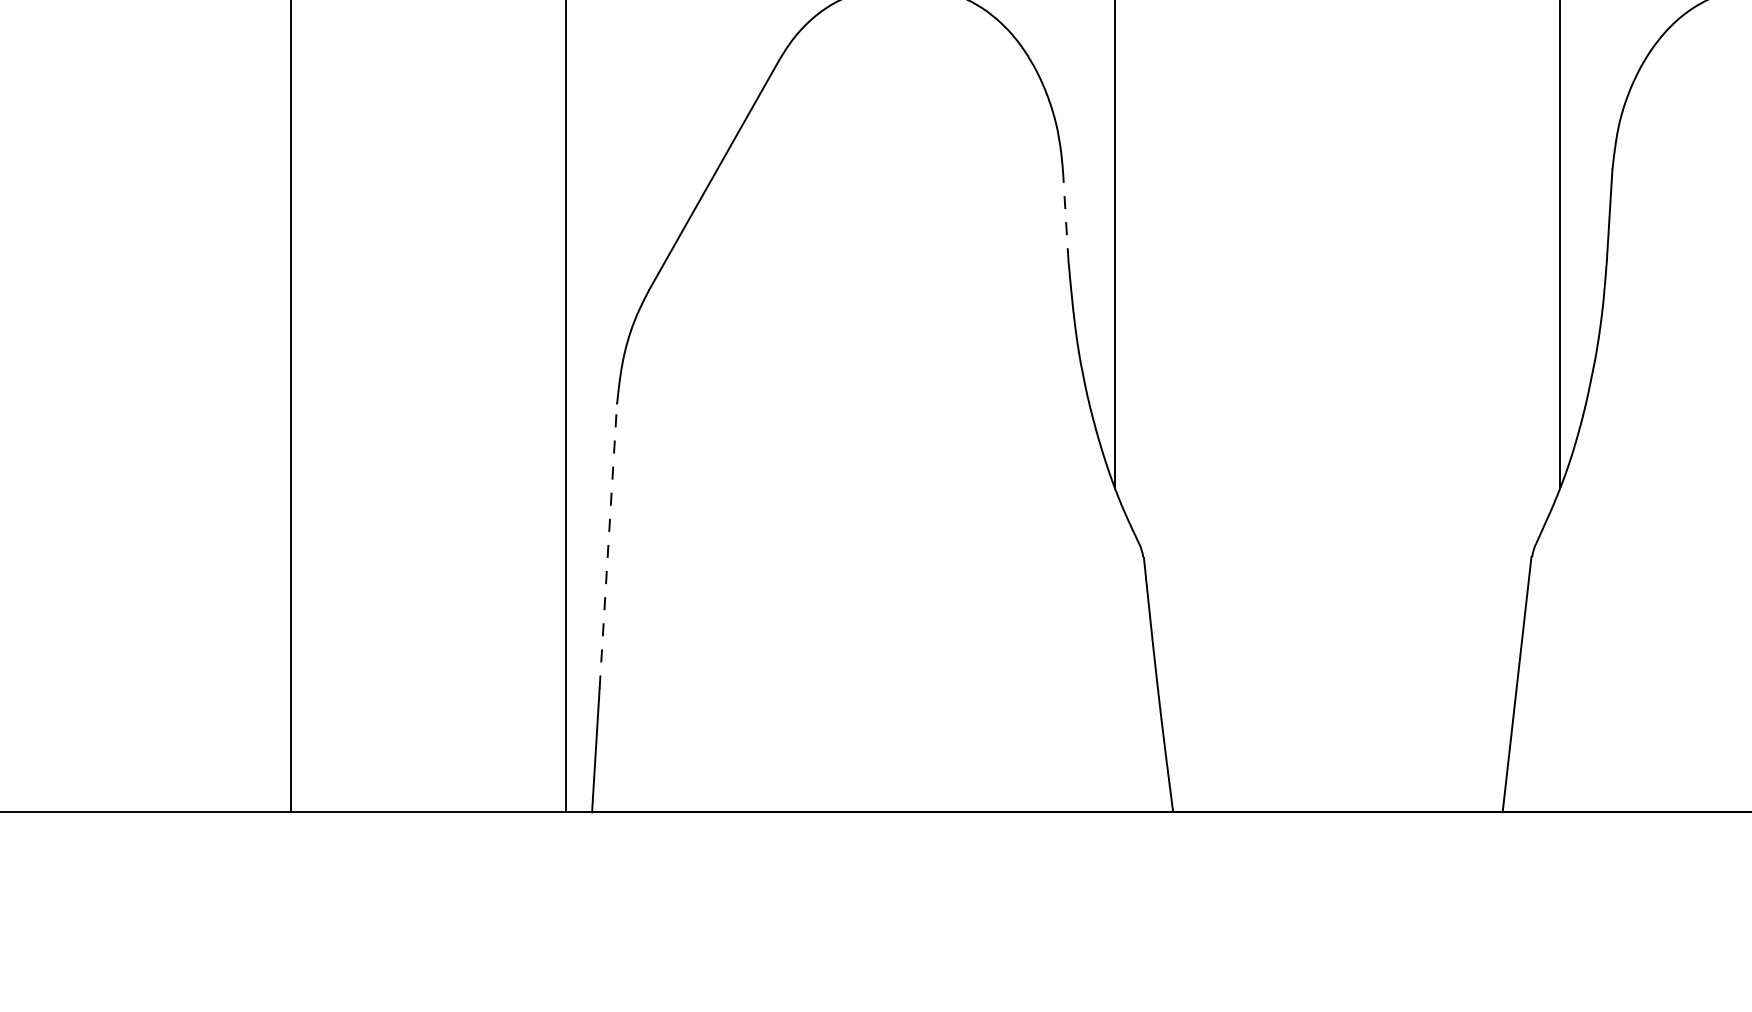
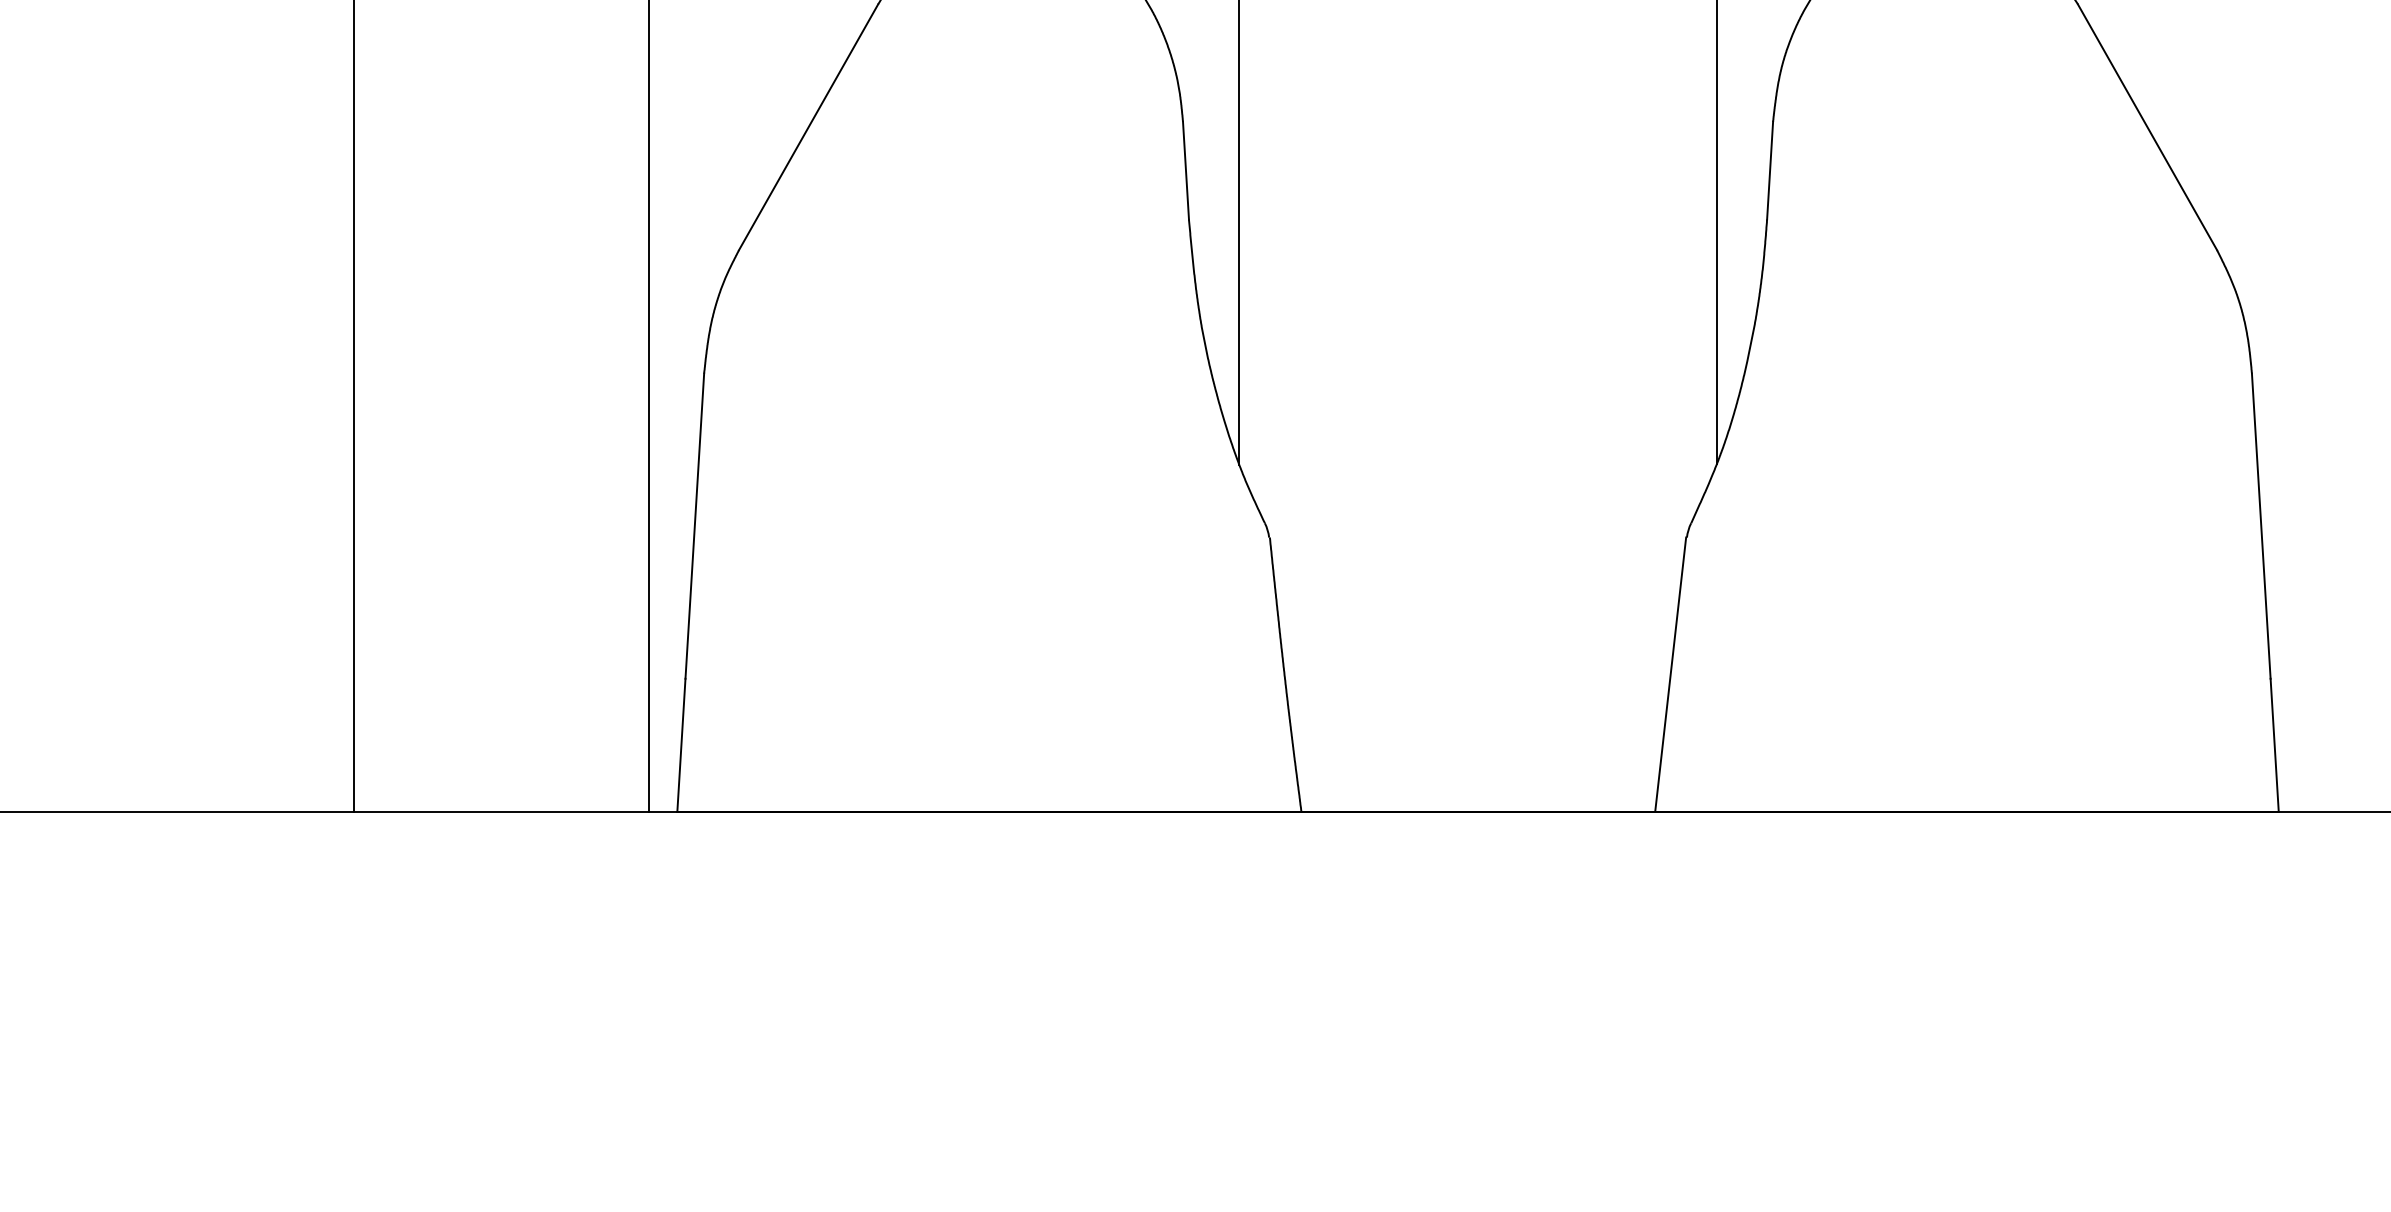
line: (1066, 215) -> (1186, 170), dashed -> solid
line: (608, 546) -> (694, 526), dashed -> solid

